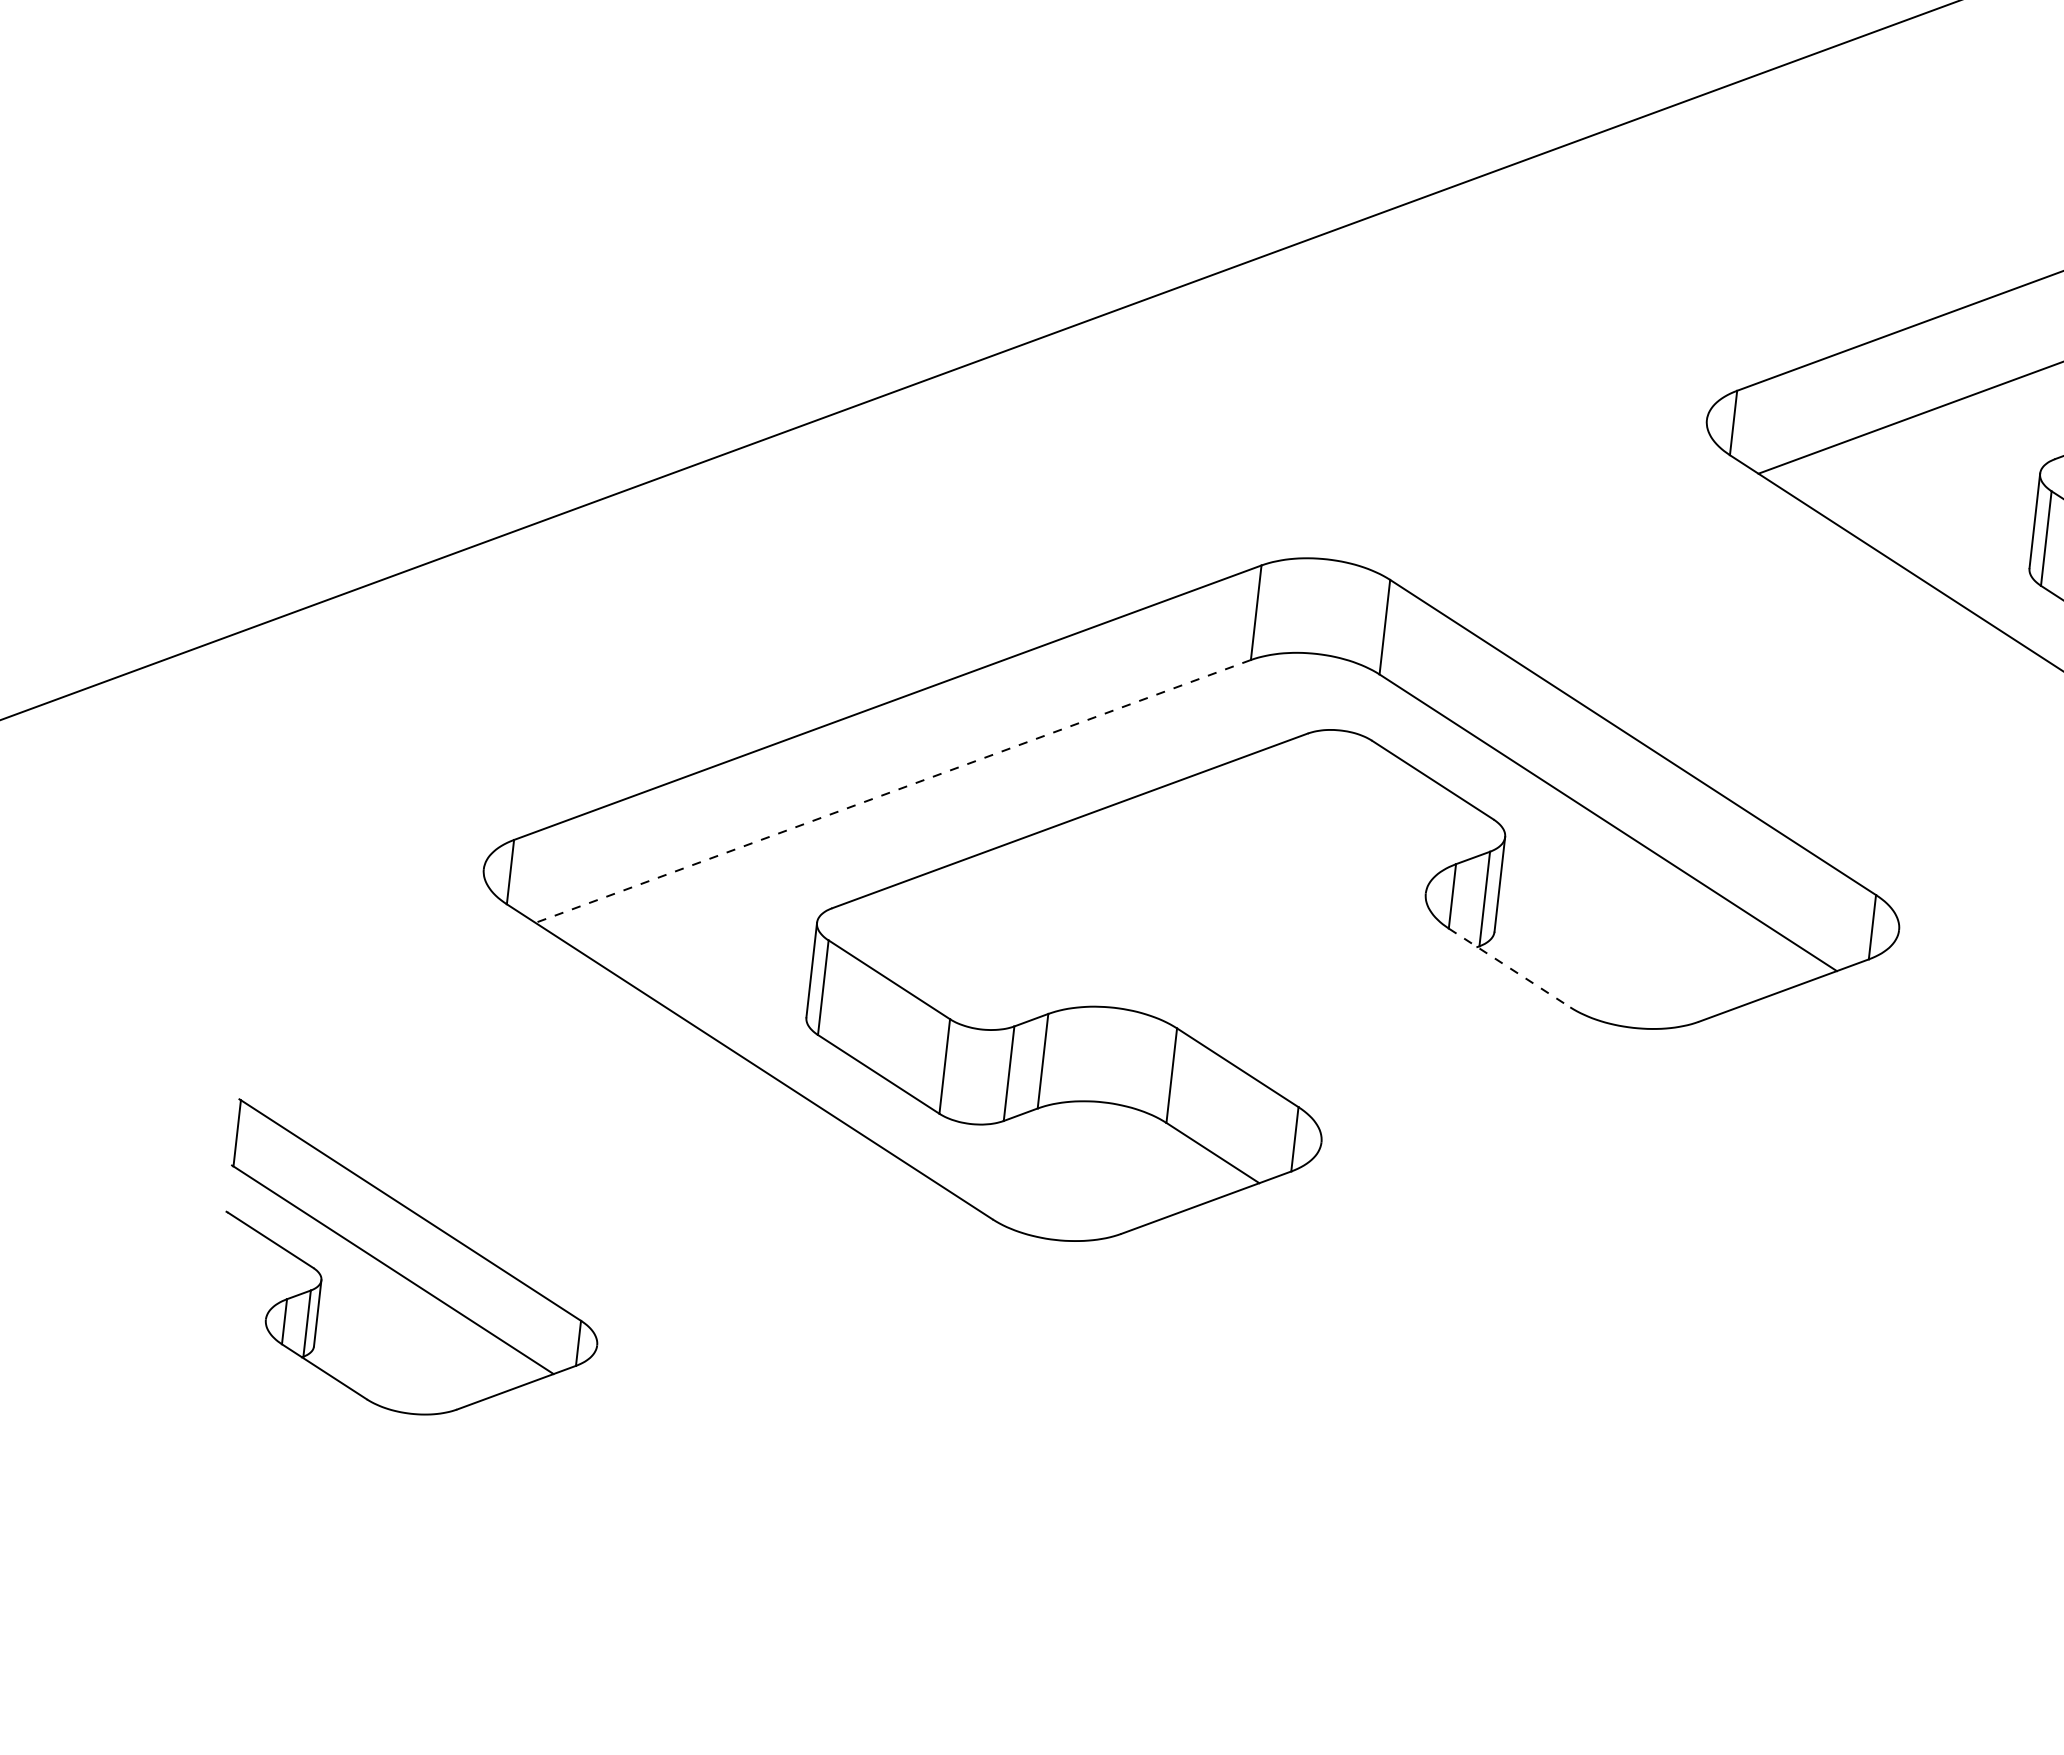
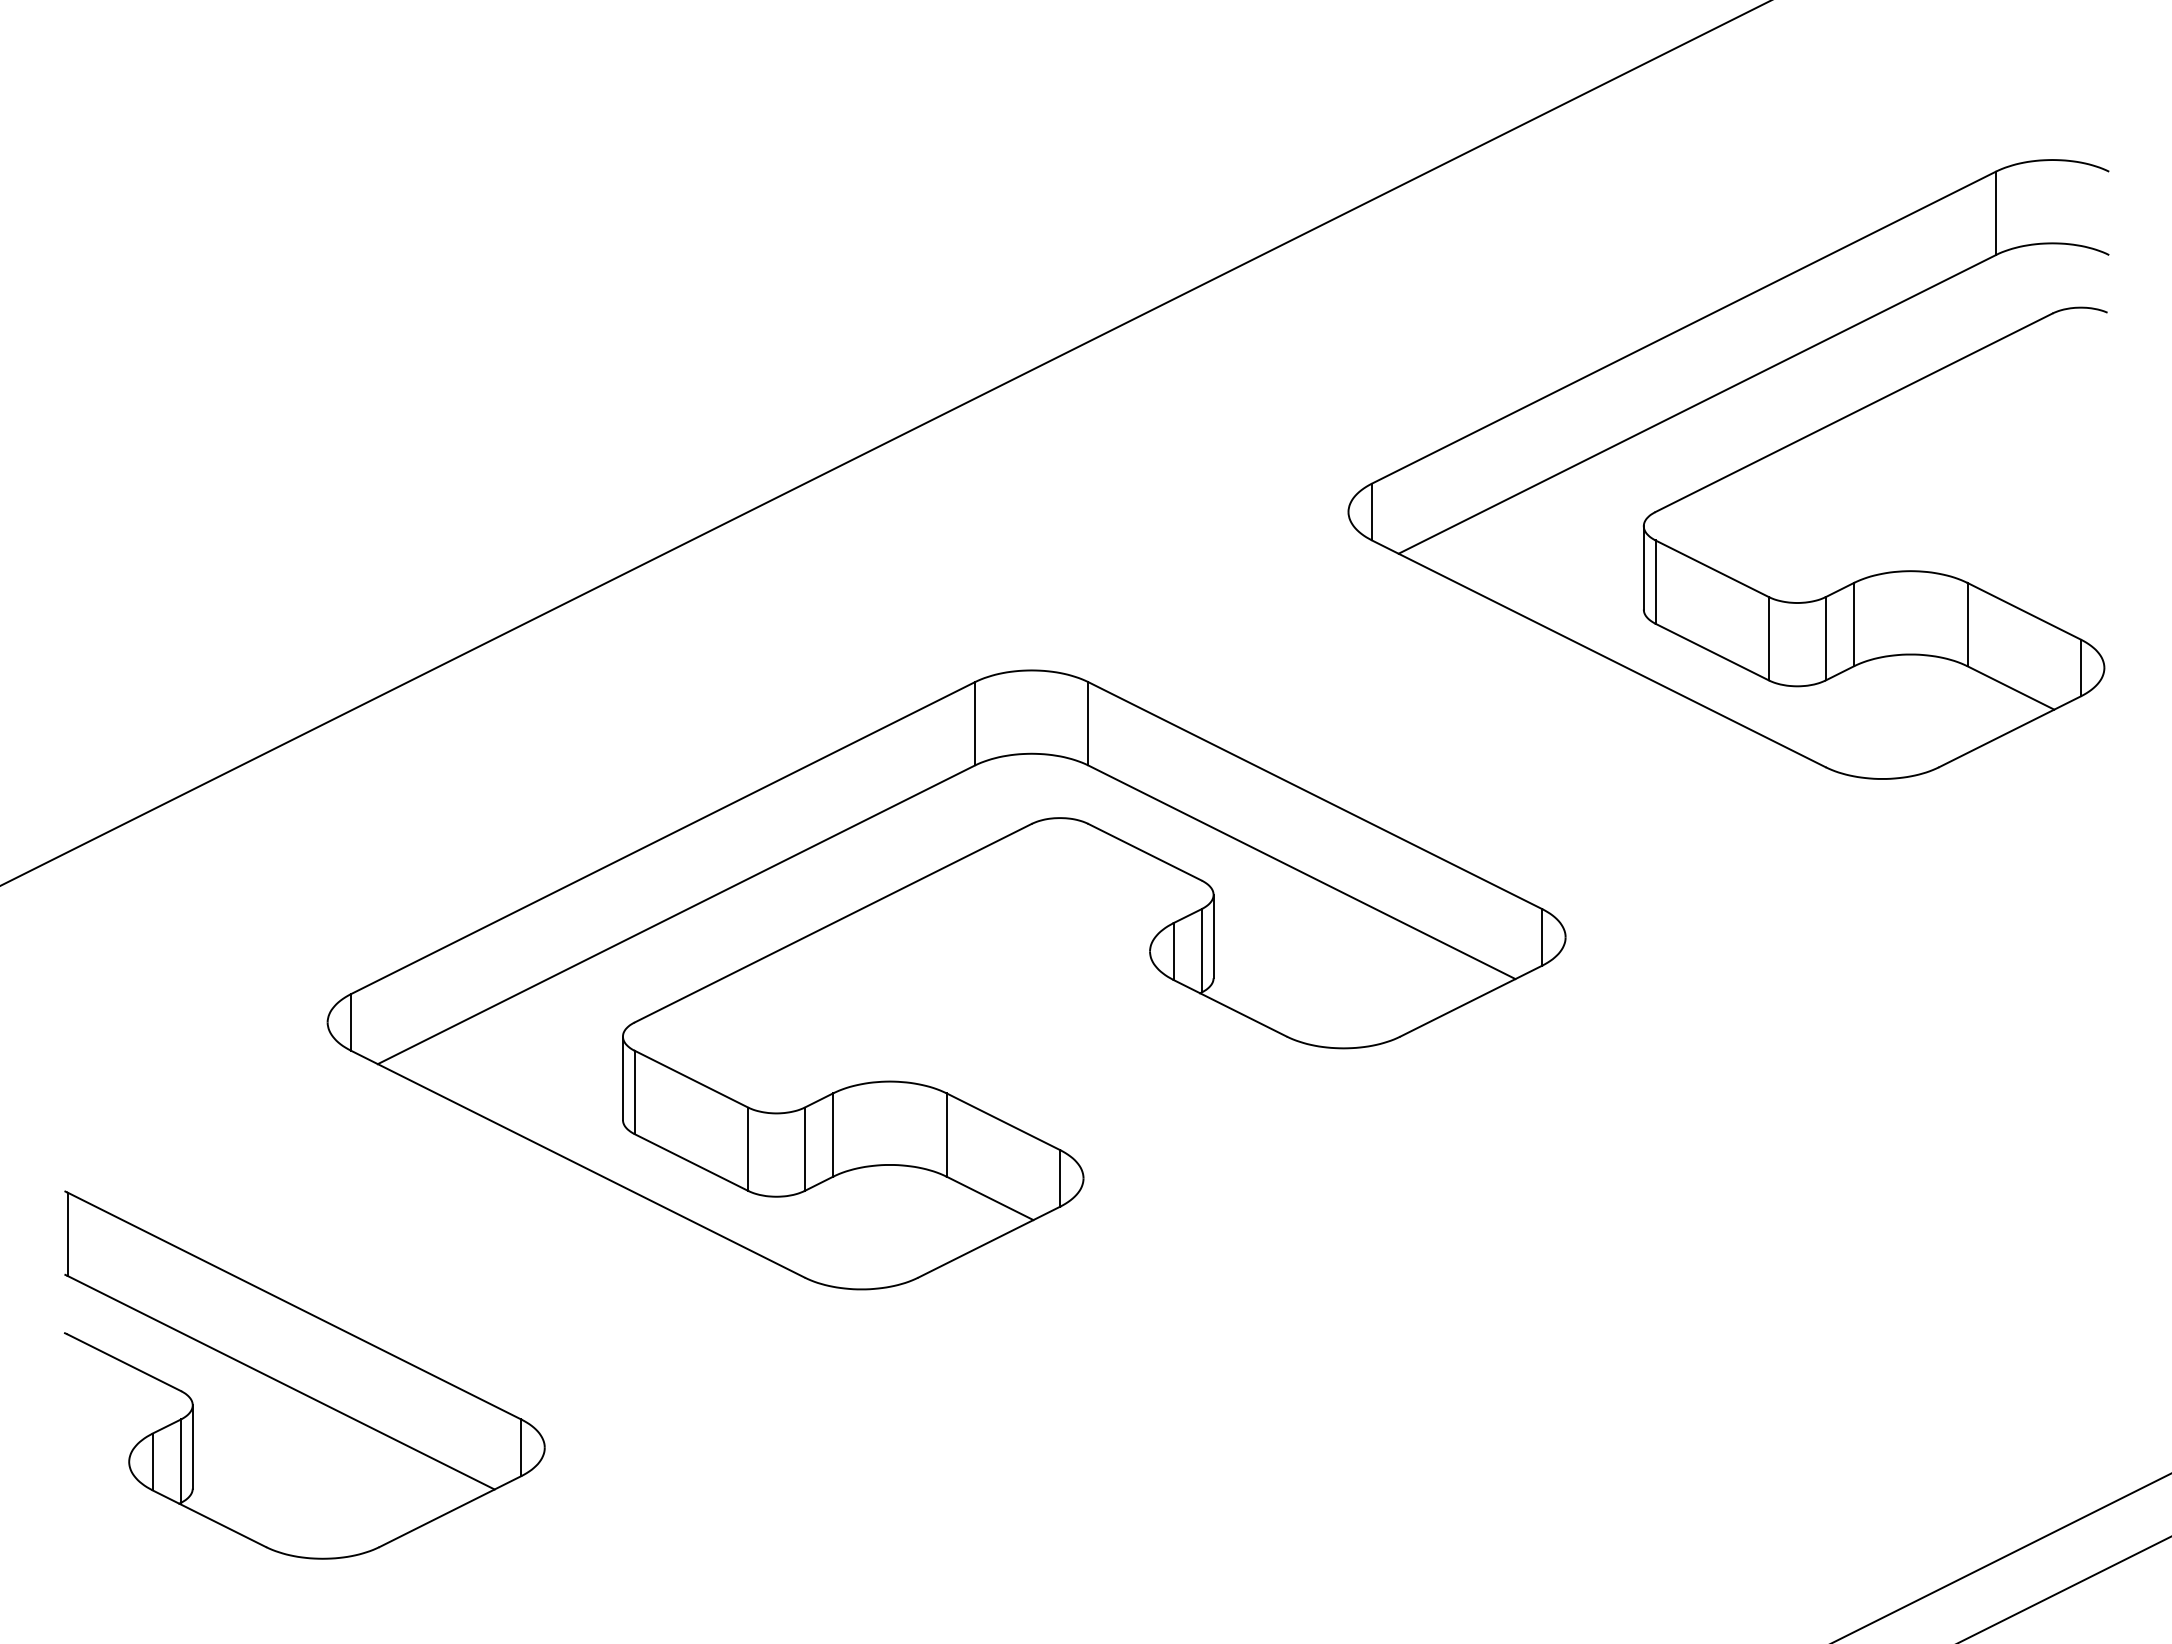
line: (893, 791) -> (676, 914), dashed -> solid
line: (1509, 968) -> (1230, 1008), dashed -> solid
part: (412, 1265) -> (304, 1374), size x1.43

